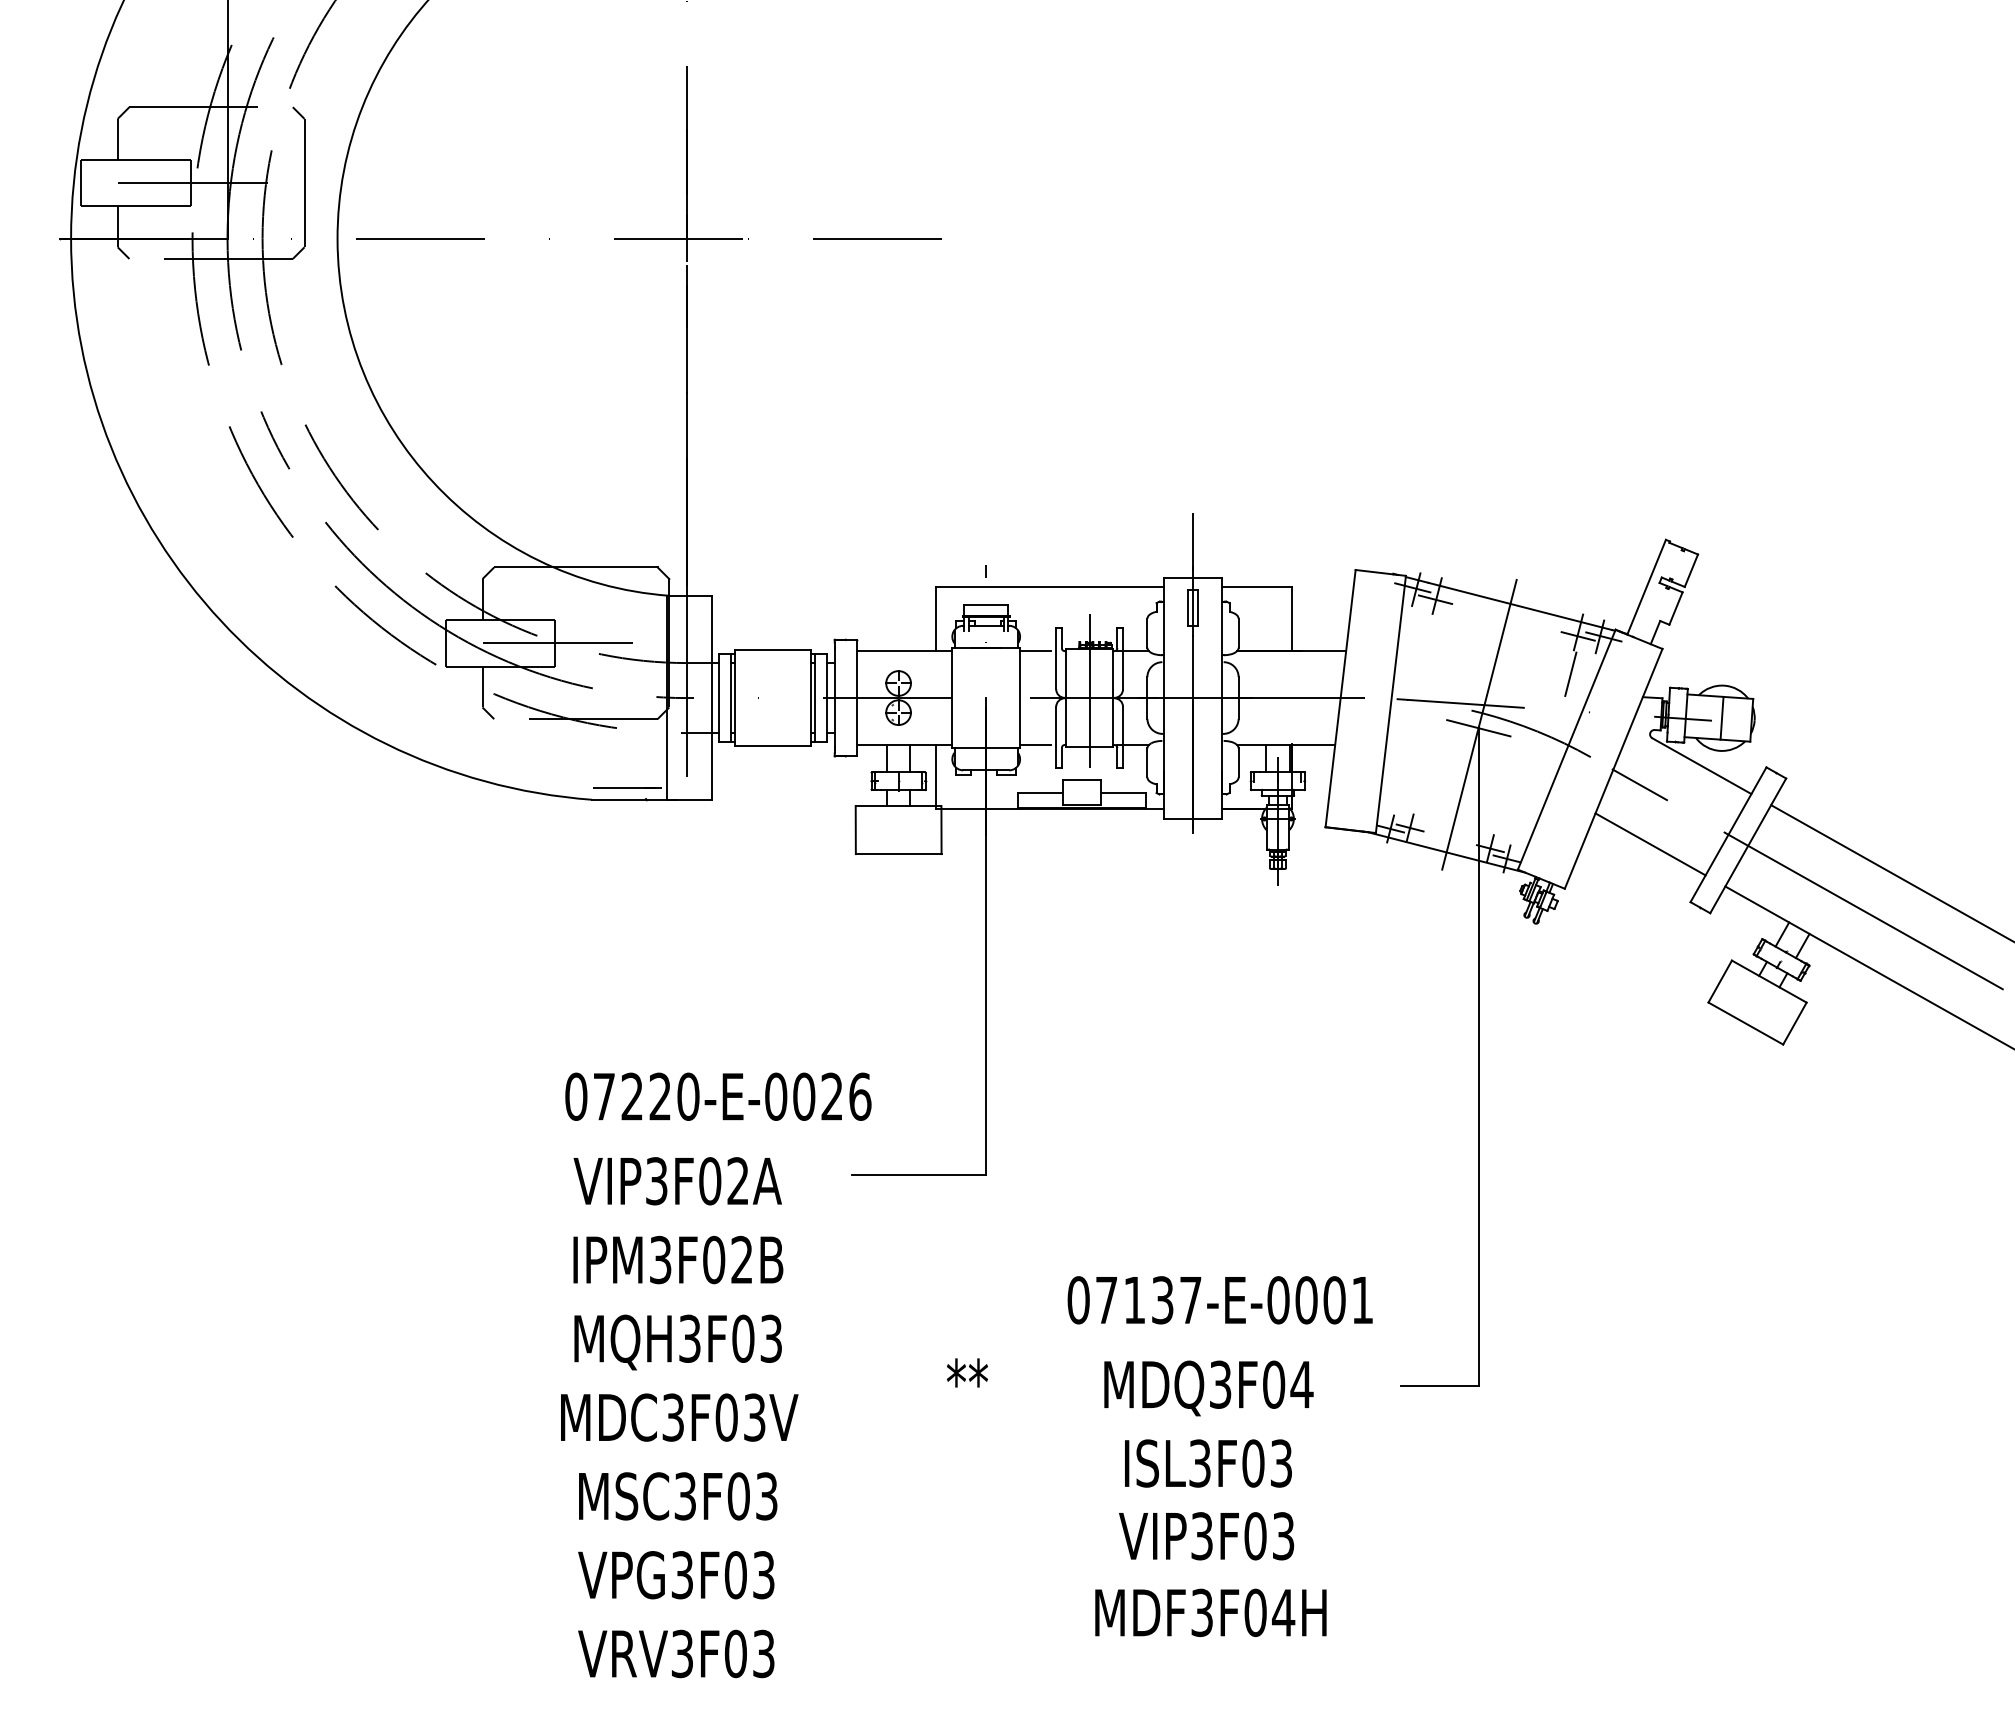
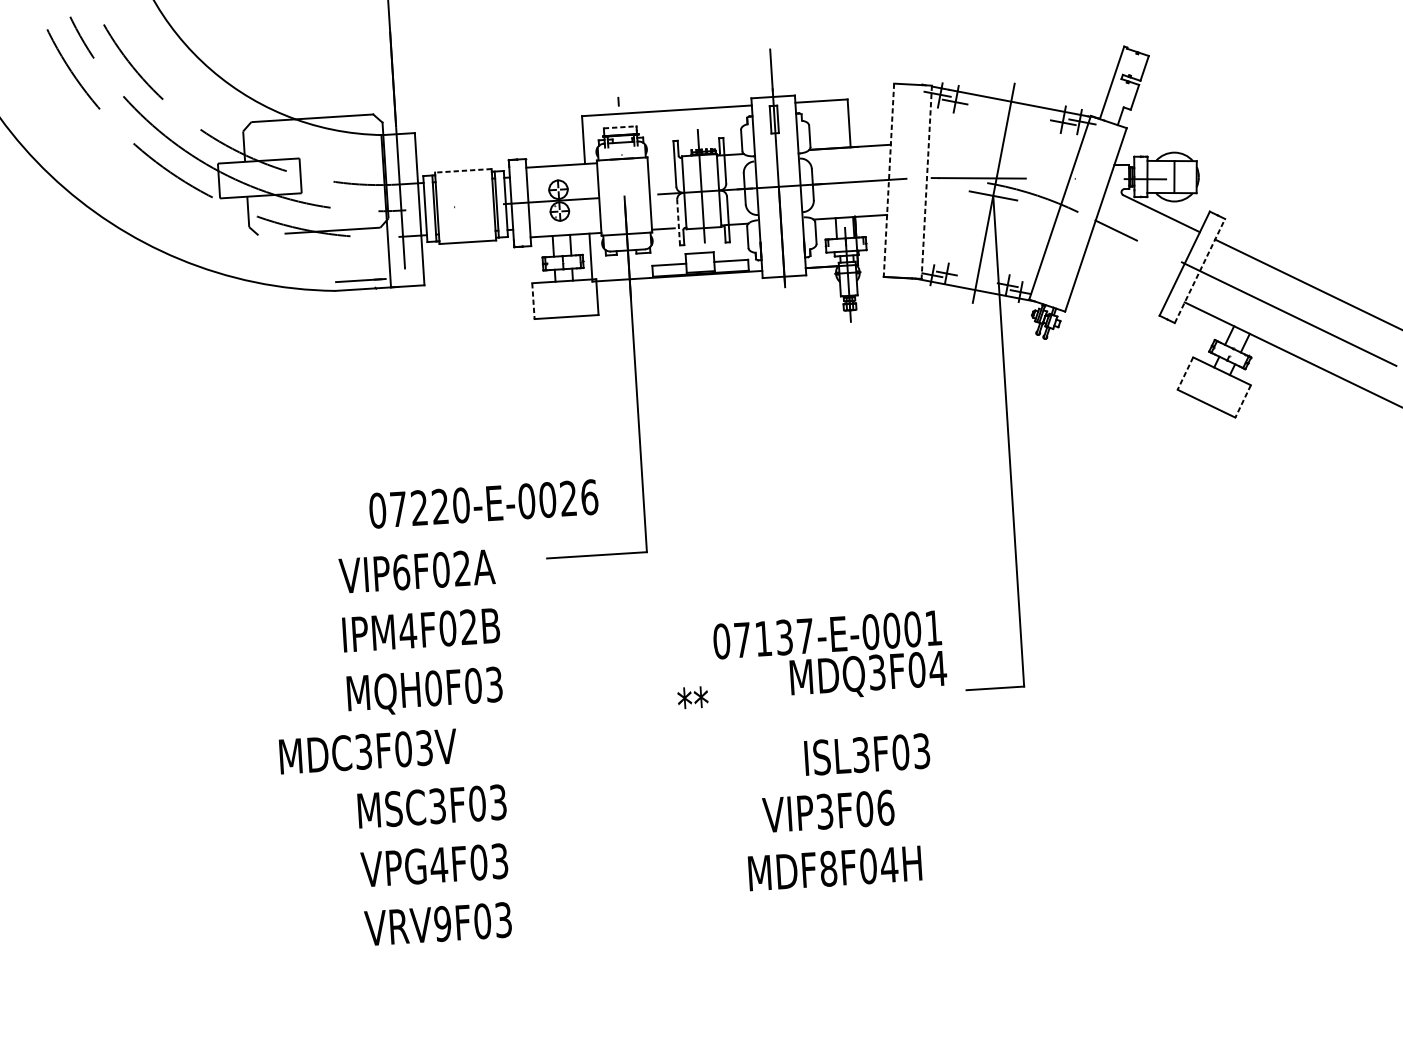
line: (986, 605) -> (620, 127), solid -> dashed
line: (558, 643) -> (302, 175), removed
line: (773, 650) -> (463, 171), solid -> dashed
line: (1035, 651) -> (659, 159), removed
line: (1570, 673) -> (1059, 150), removed
line: (1340, 698) -> (888, 180), solid -> dashed
line: (1390, 704) -> (926, 182), solid -> dashed
line: (1056, 737) -> (678, 222), solid -> dashed
line: (855, 830) -> (533, 301), solid -> dashed
line: (1650, 844) -> (1126, 274), removed
line: (1748, 845) -> (1200, 270), solid -> dashed
line: (1719, 982) -> (1184, 374), solid -> dashed
line: (1794, 1024) -> (1242, 402), solid -> dashed
text: (718, 1096) -> (483, 503), moved
text: (657, 1181) -> (402, 572), VIP3F02A -> VIP6F02A
text: (660, 1259) -> (407, 630), IPM3F02B -> IPM4F02B
text: (690, 1338) -> (433, 688), MQH3F03 -> MQH0F03
text: (967, 1372) -> (692, 697), moved
text: (1208, 1388) -> (868, 675), moved
text: (679, 1417) -> (368, 751), moved
text: (1208, 1463) -> (867, 754), moved
text: (1283, 1536) -> (885, 808), VIP3F03 -> VIP3F06
text: (682, 1575) -> (439, 865), VPG3F03 -> VPG4F03
text: (1202, 1612) -> (828, 868), MDF3F04H -> MDF8F04H
text: (682, 1653) -> (442, 923), VRV3F03 -> VRV9F03

